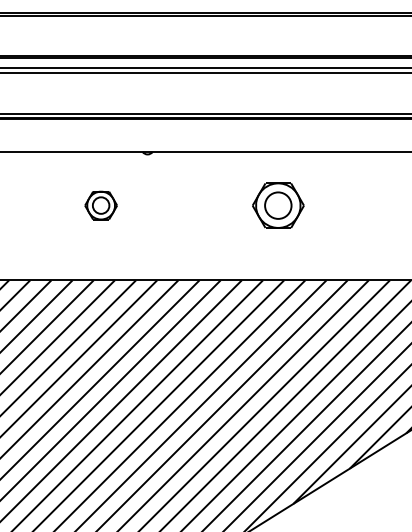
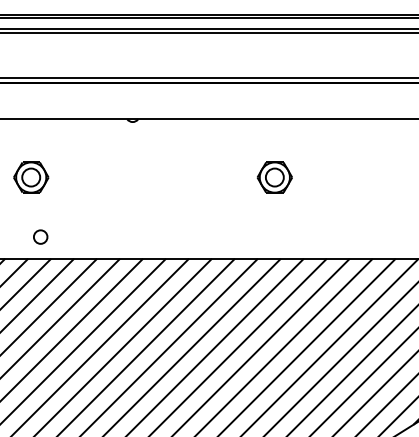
part: (100, 205) -> (30, 177), moved
part: (278, 205) -> (274, 177), size x0.62
circle: (62, 260) -> (40, 237), added

